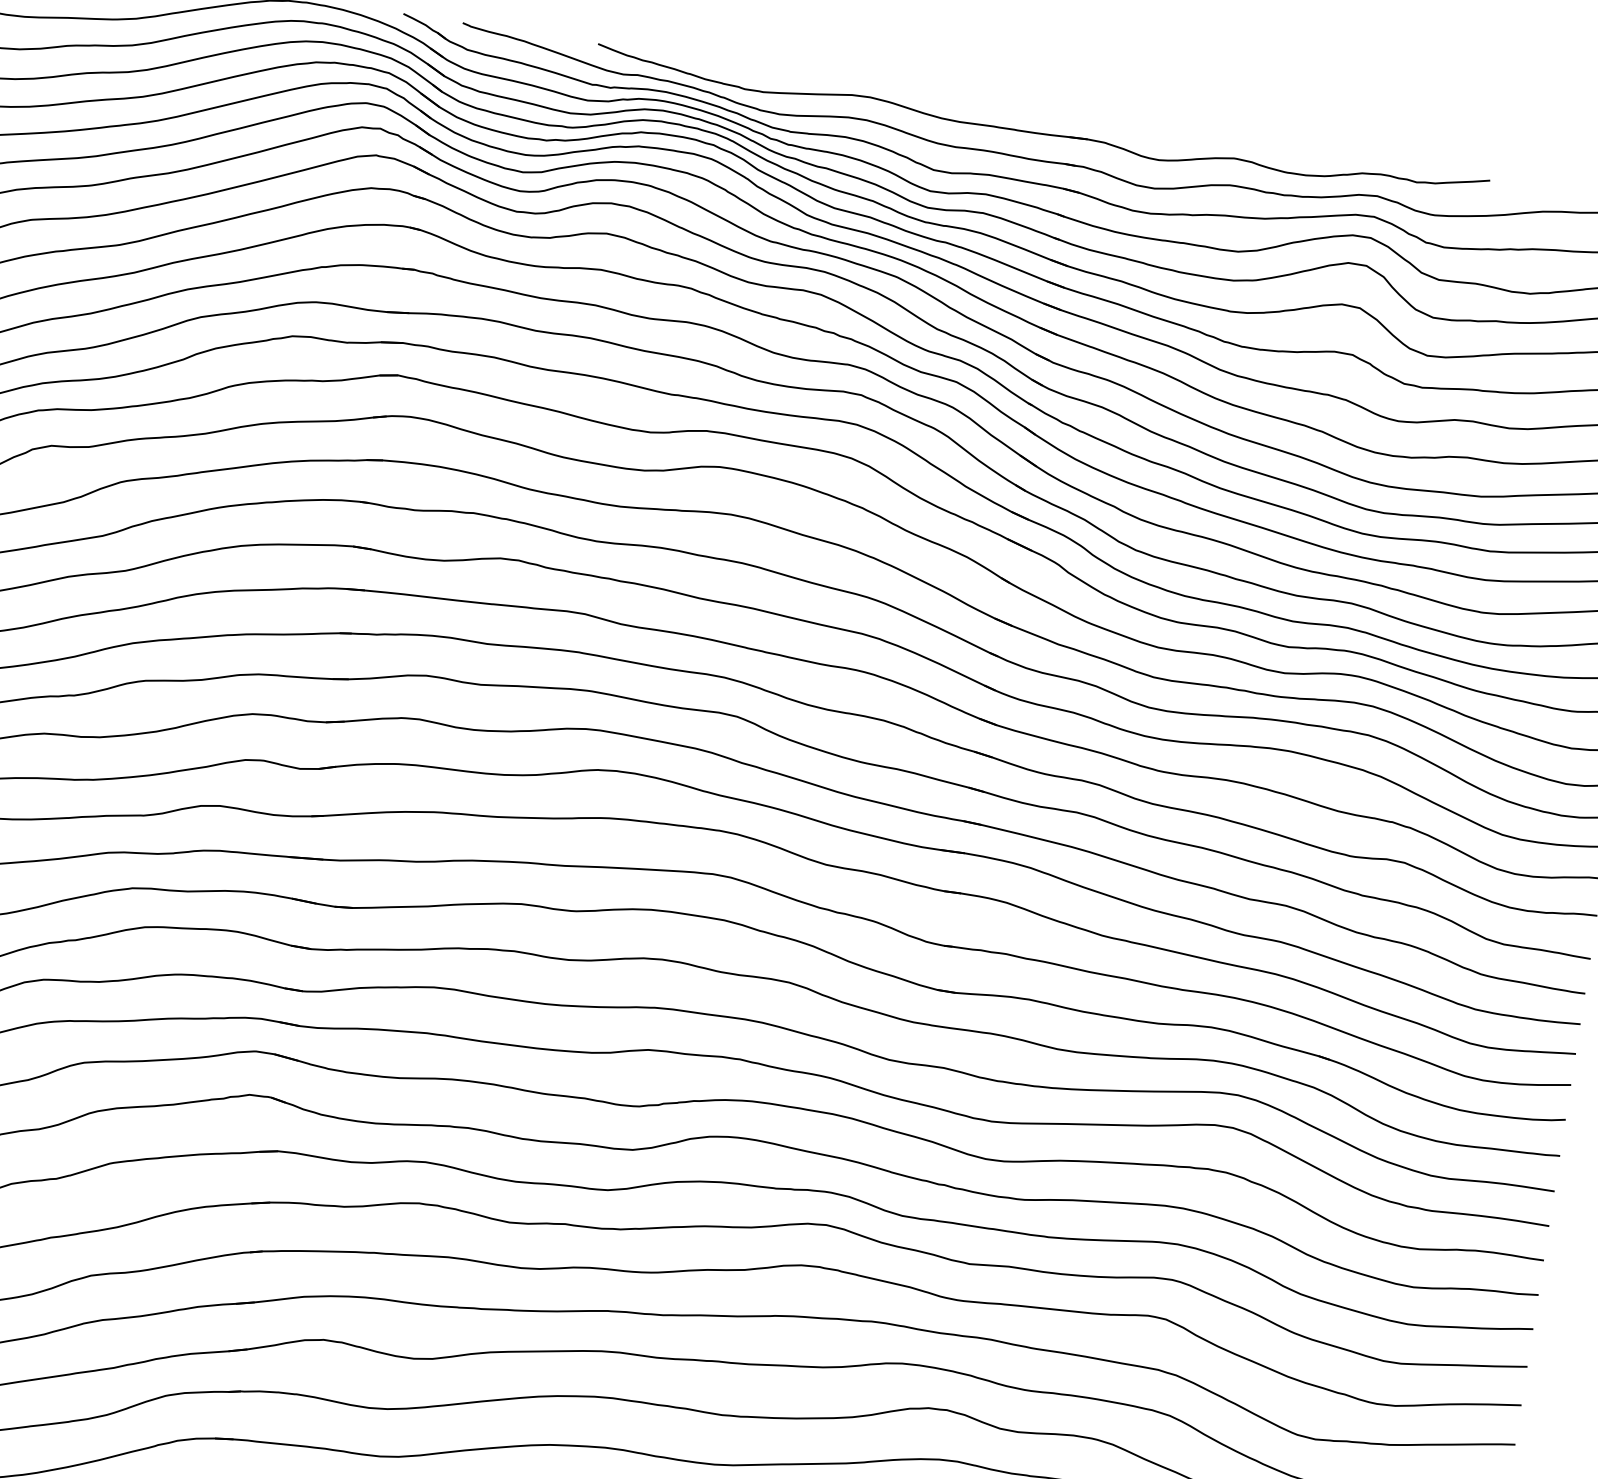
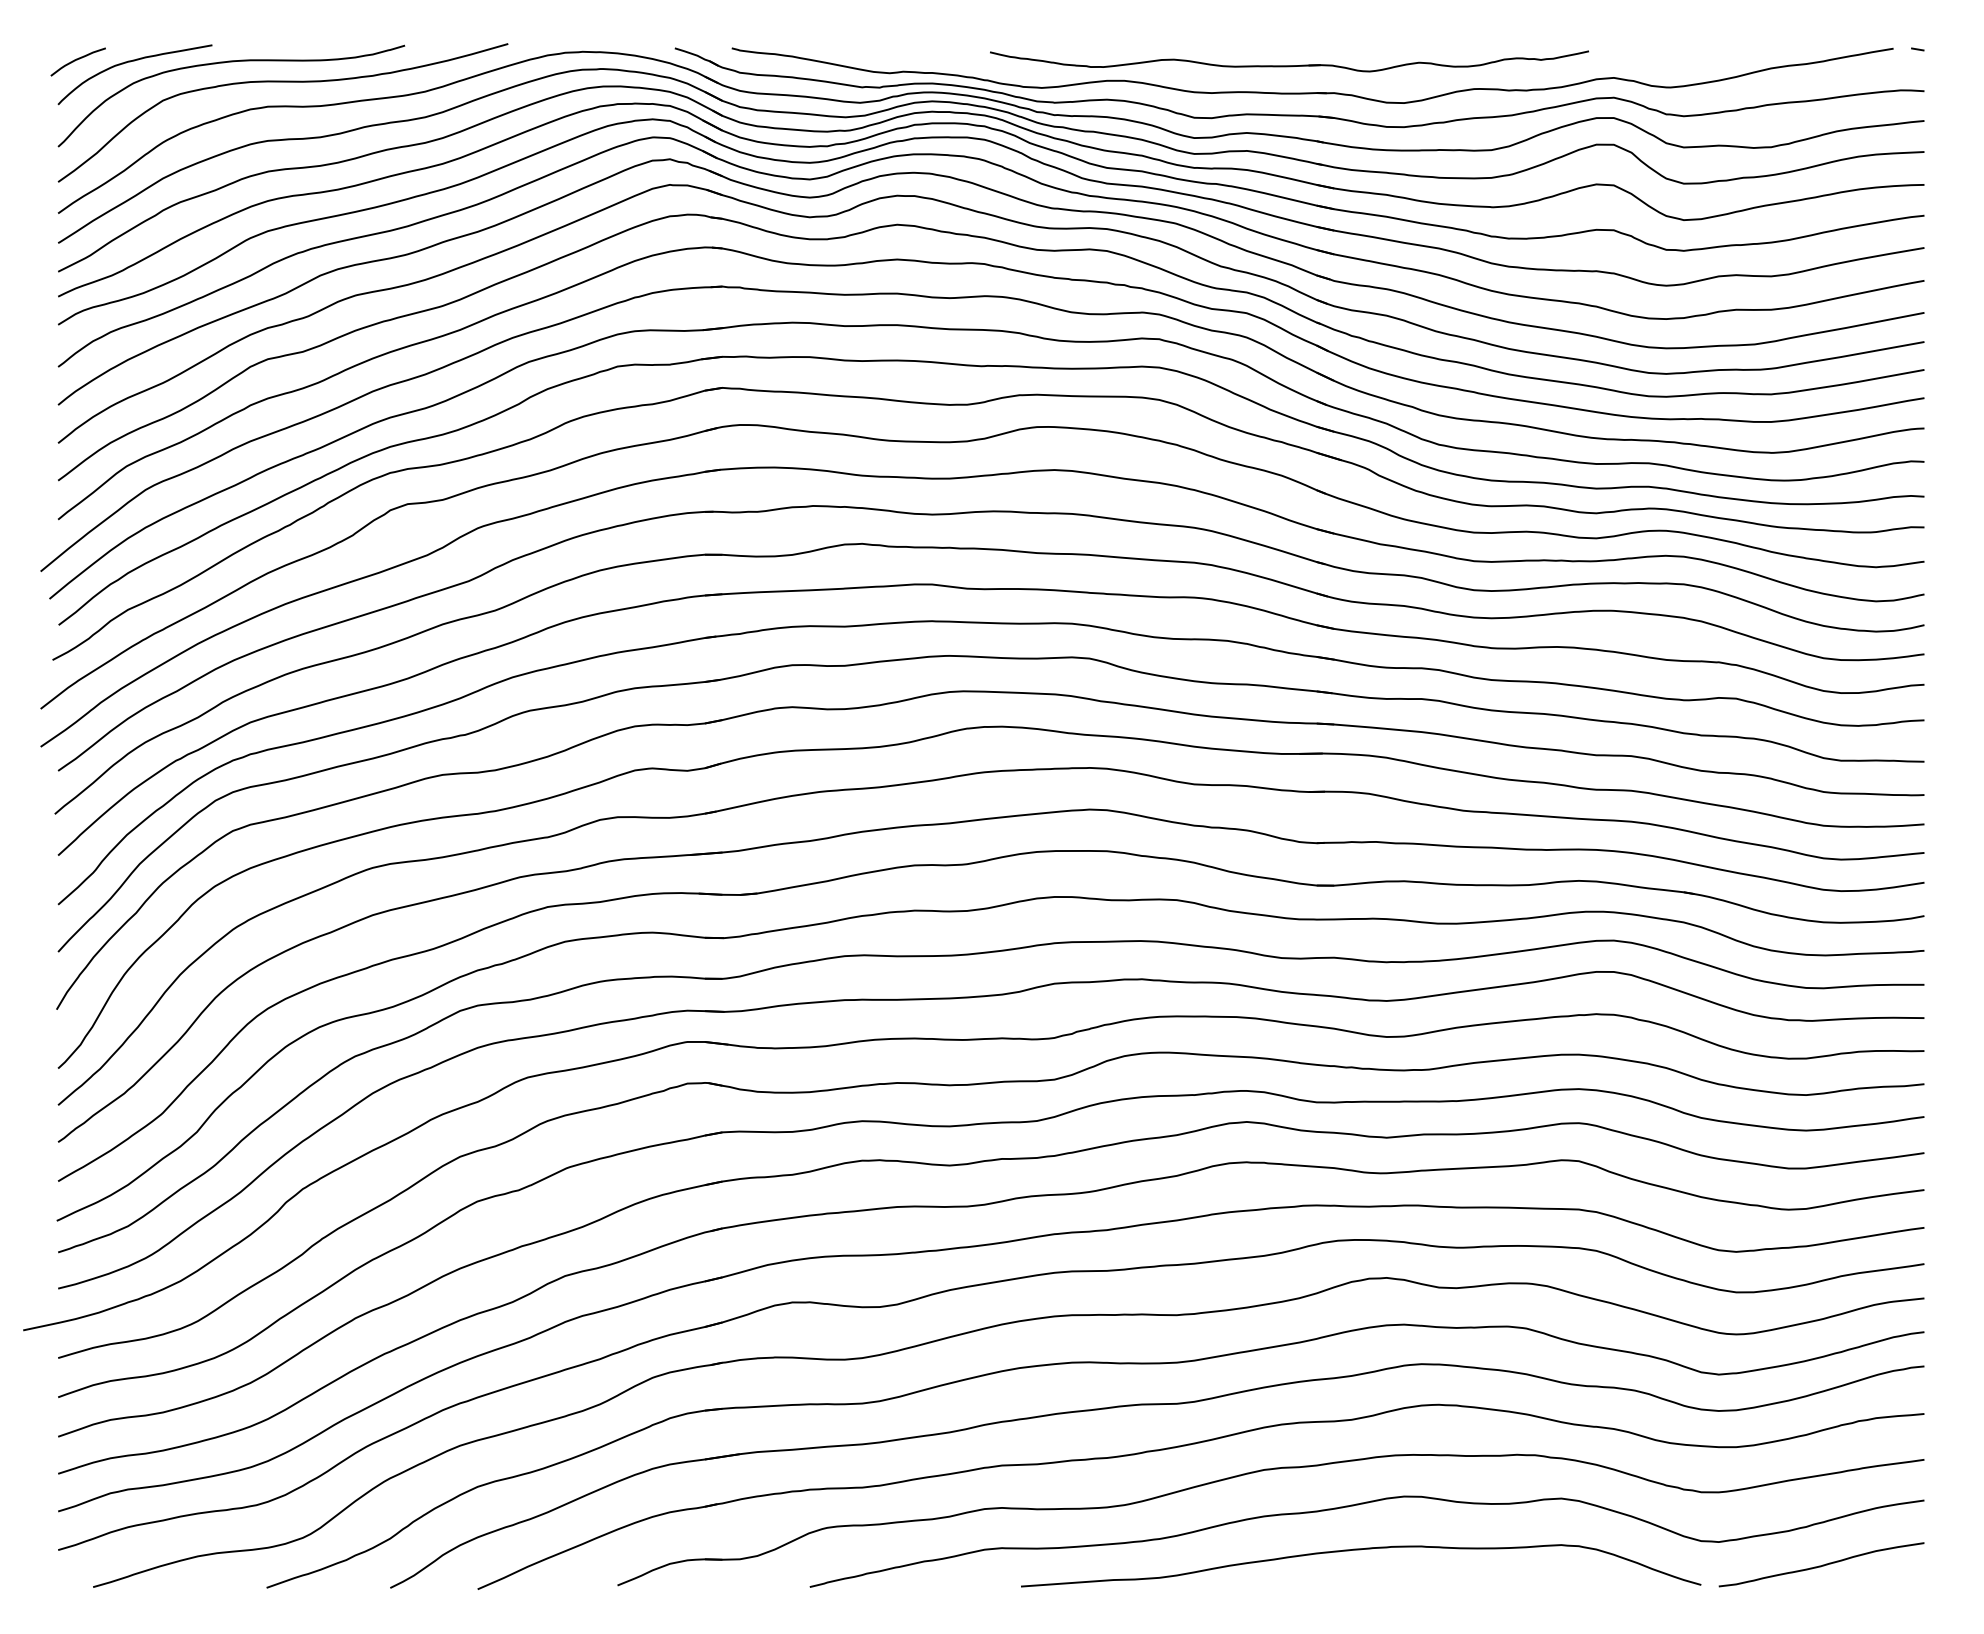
part: (1041, 126) -> (1289, 61), size x0.7

